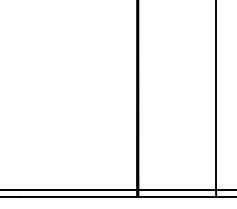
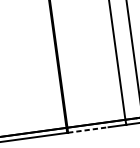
line: (165, 196) -> (88, 129), solid -> dashed

